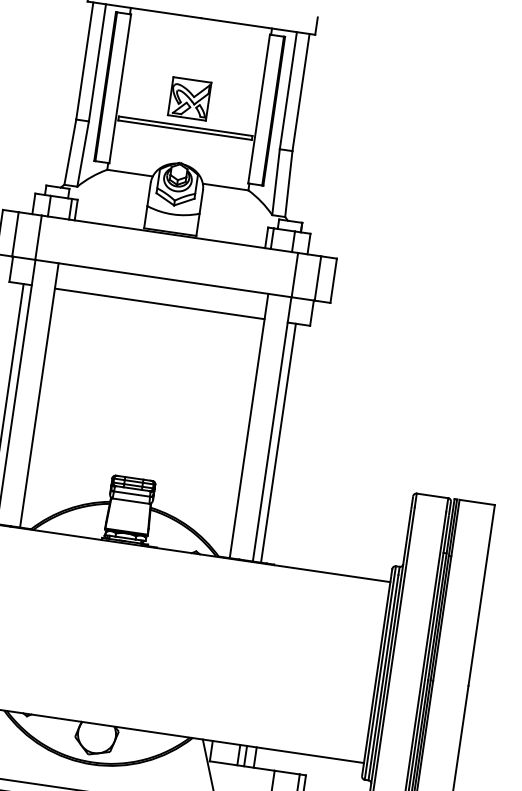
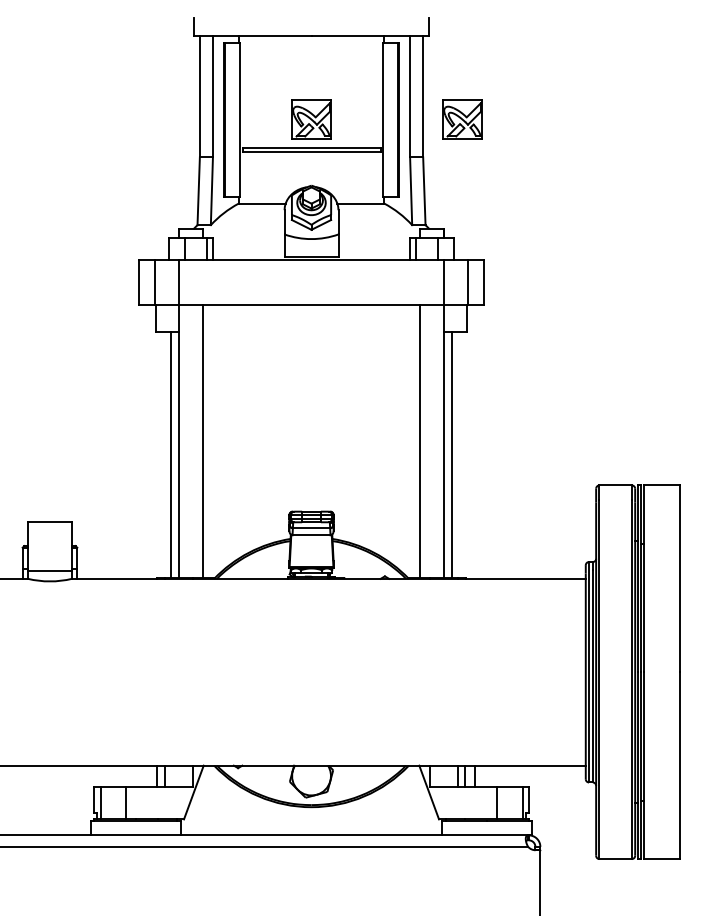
part: (335, 119) -> (462, 119), added
line: (159, 303) -> (311, 331), removed

